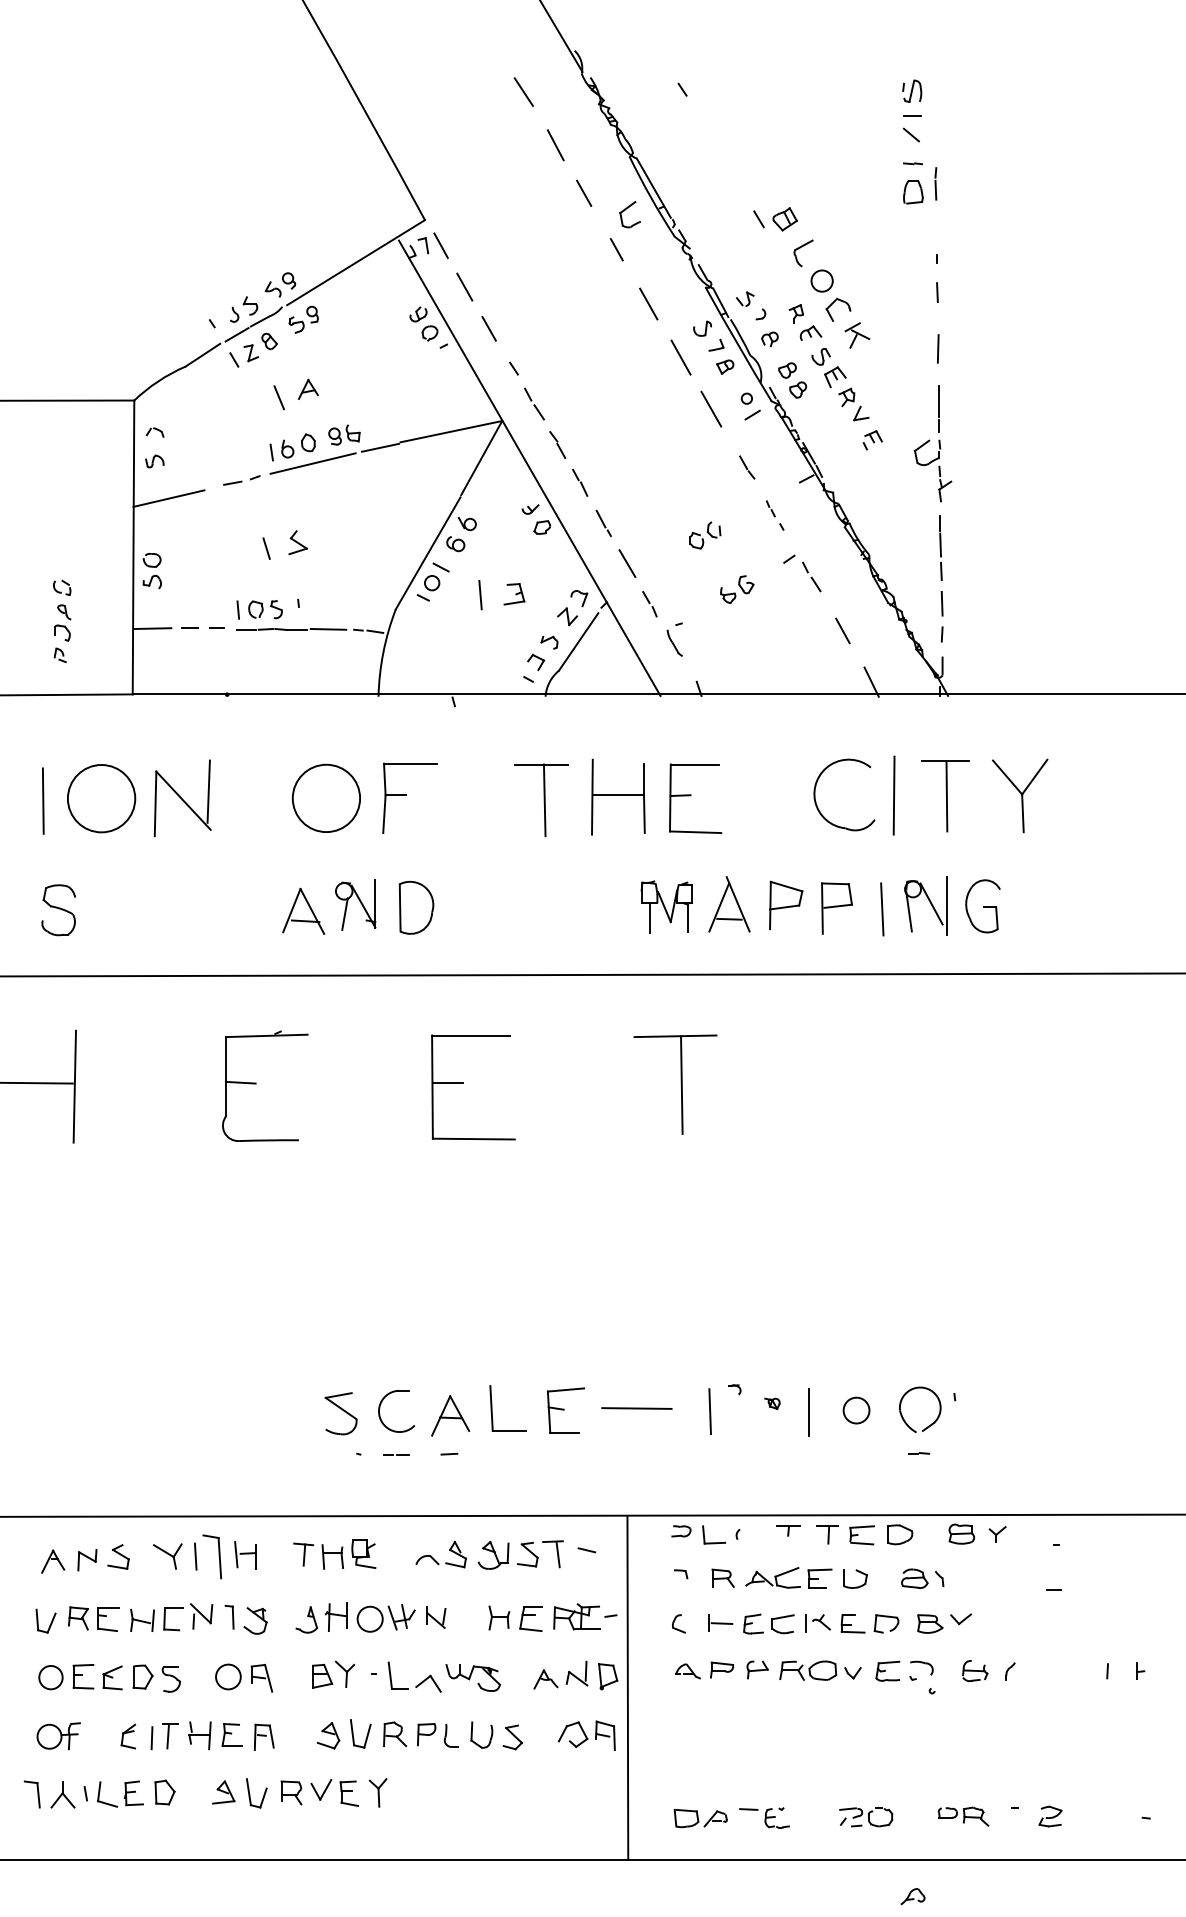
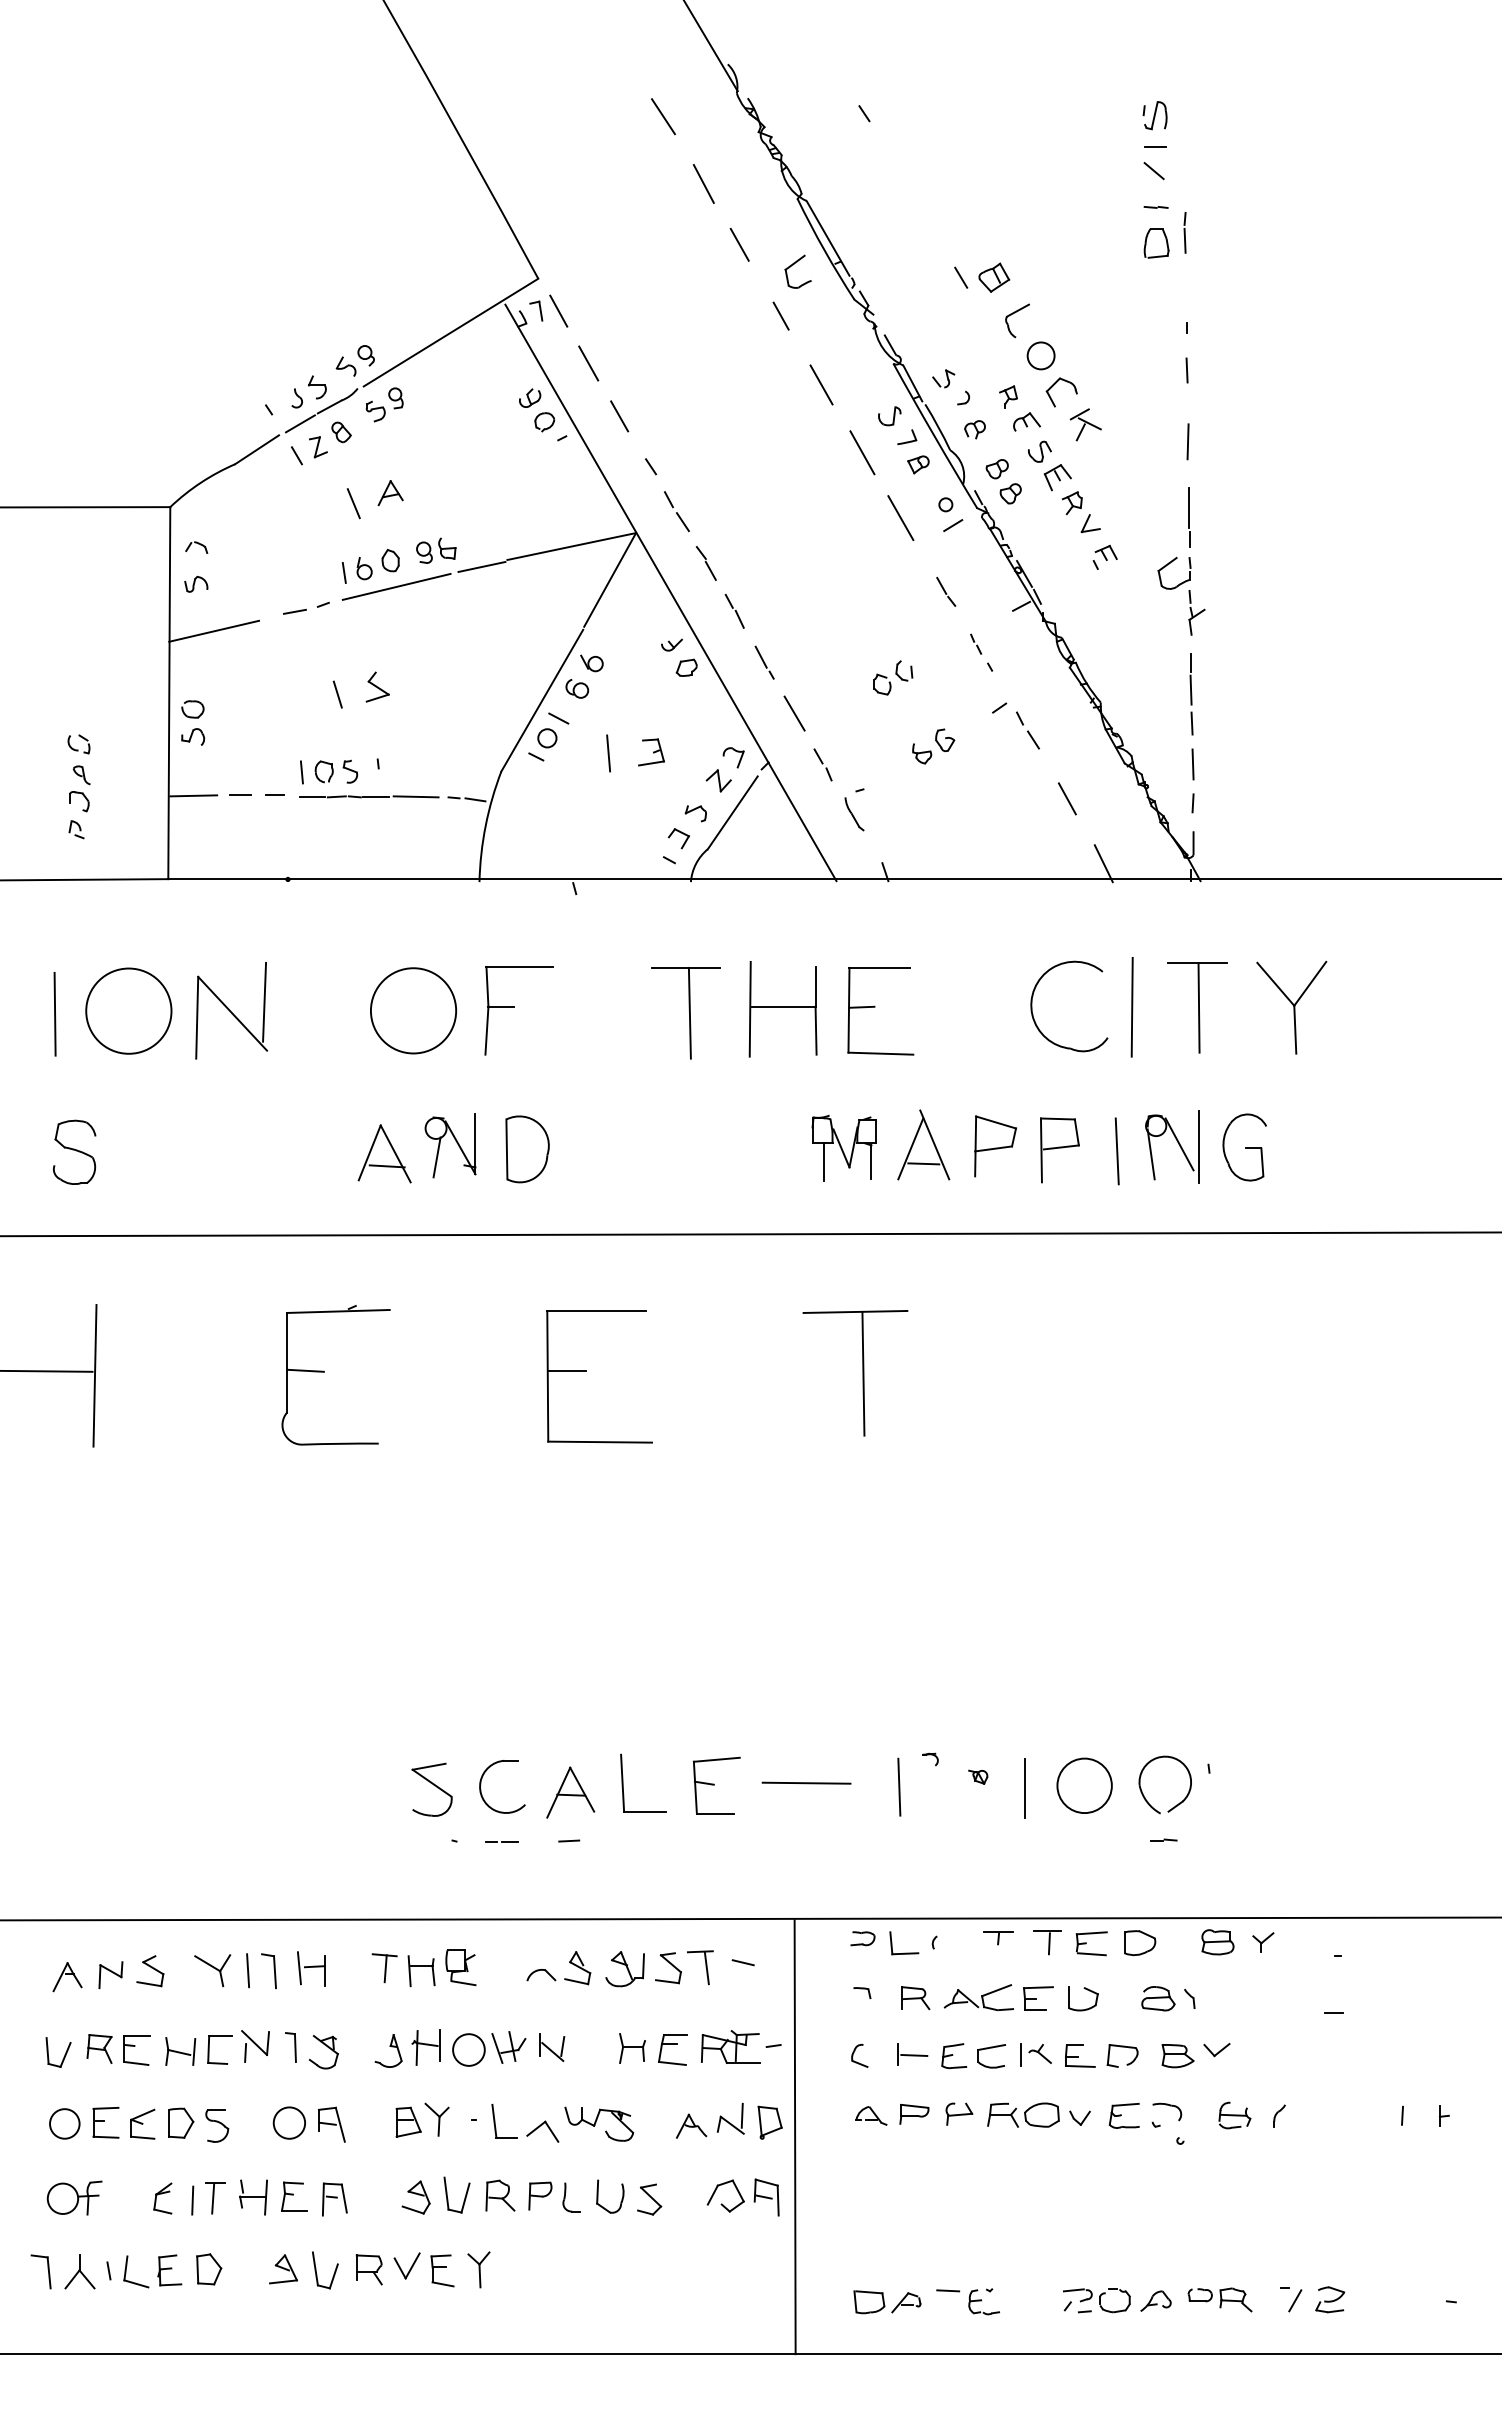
circle: (856, 1410) -> (1084, 1785), size x1.67
part: (211, 1557) -> (268, 1971), size x0.62
line: (1023, 1817) -> (1295, 2300), added
part: (912, 1896) -> (1155, 2300), moved

